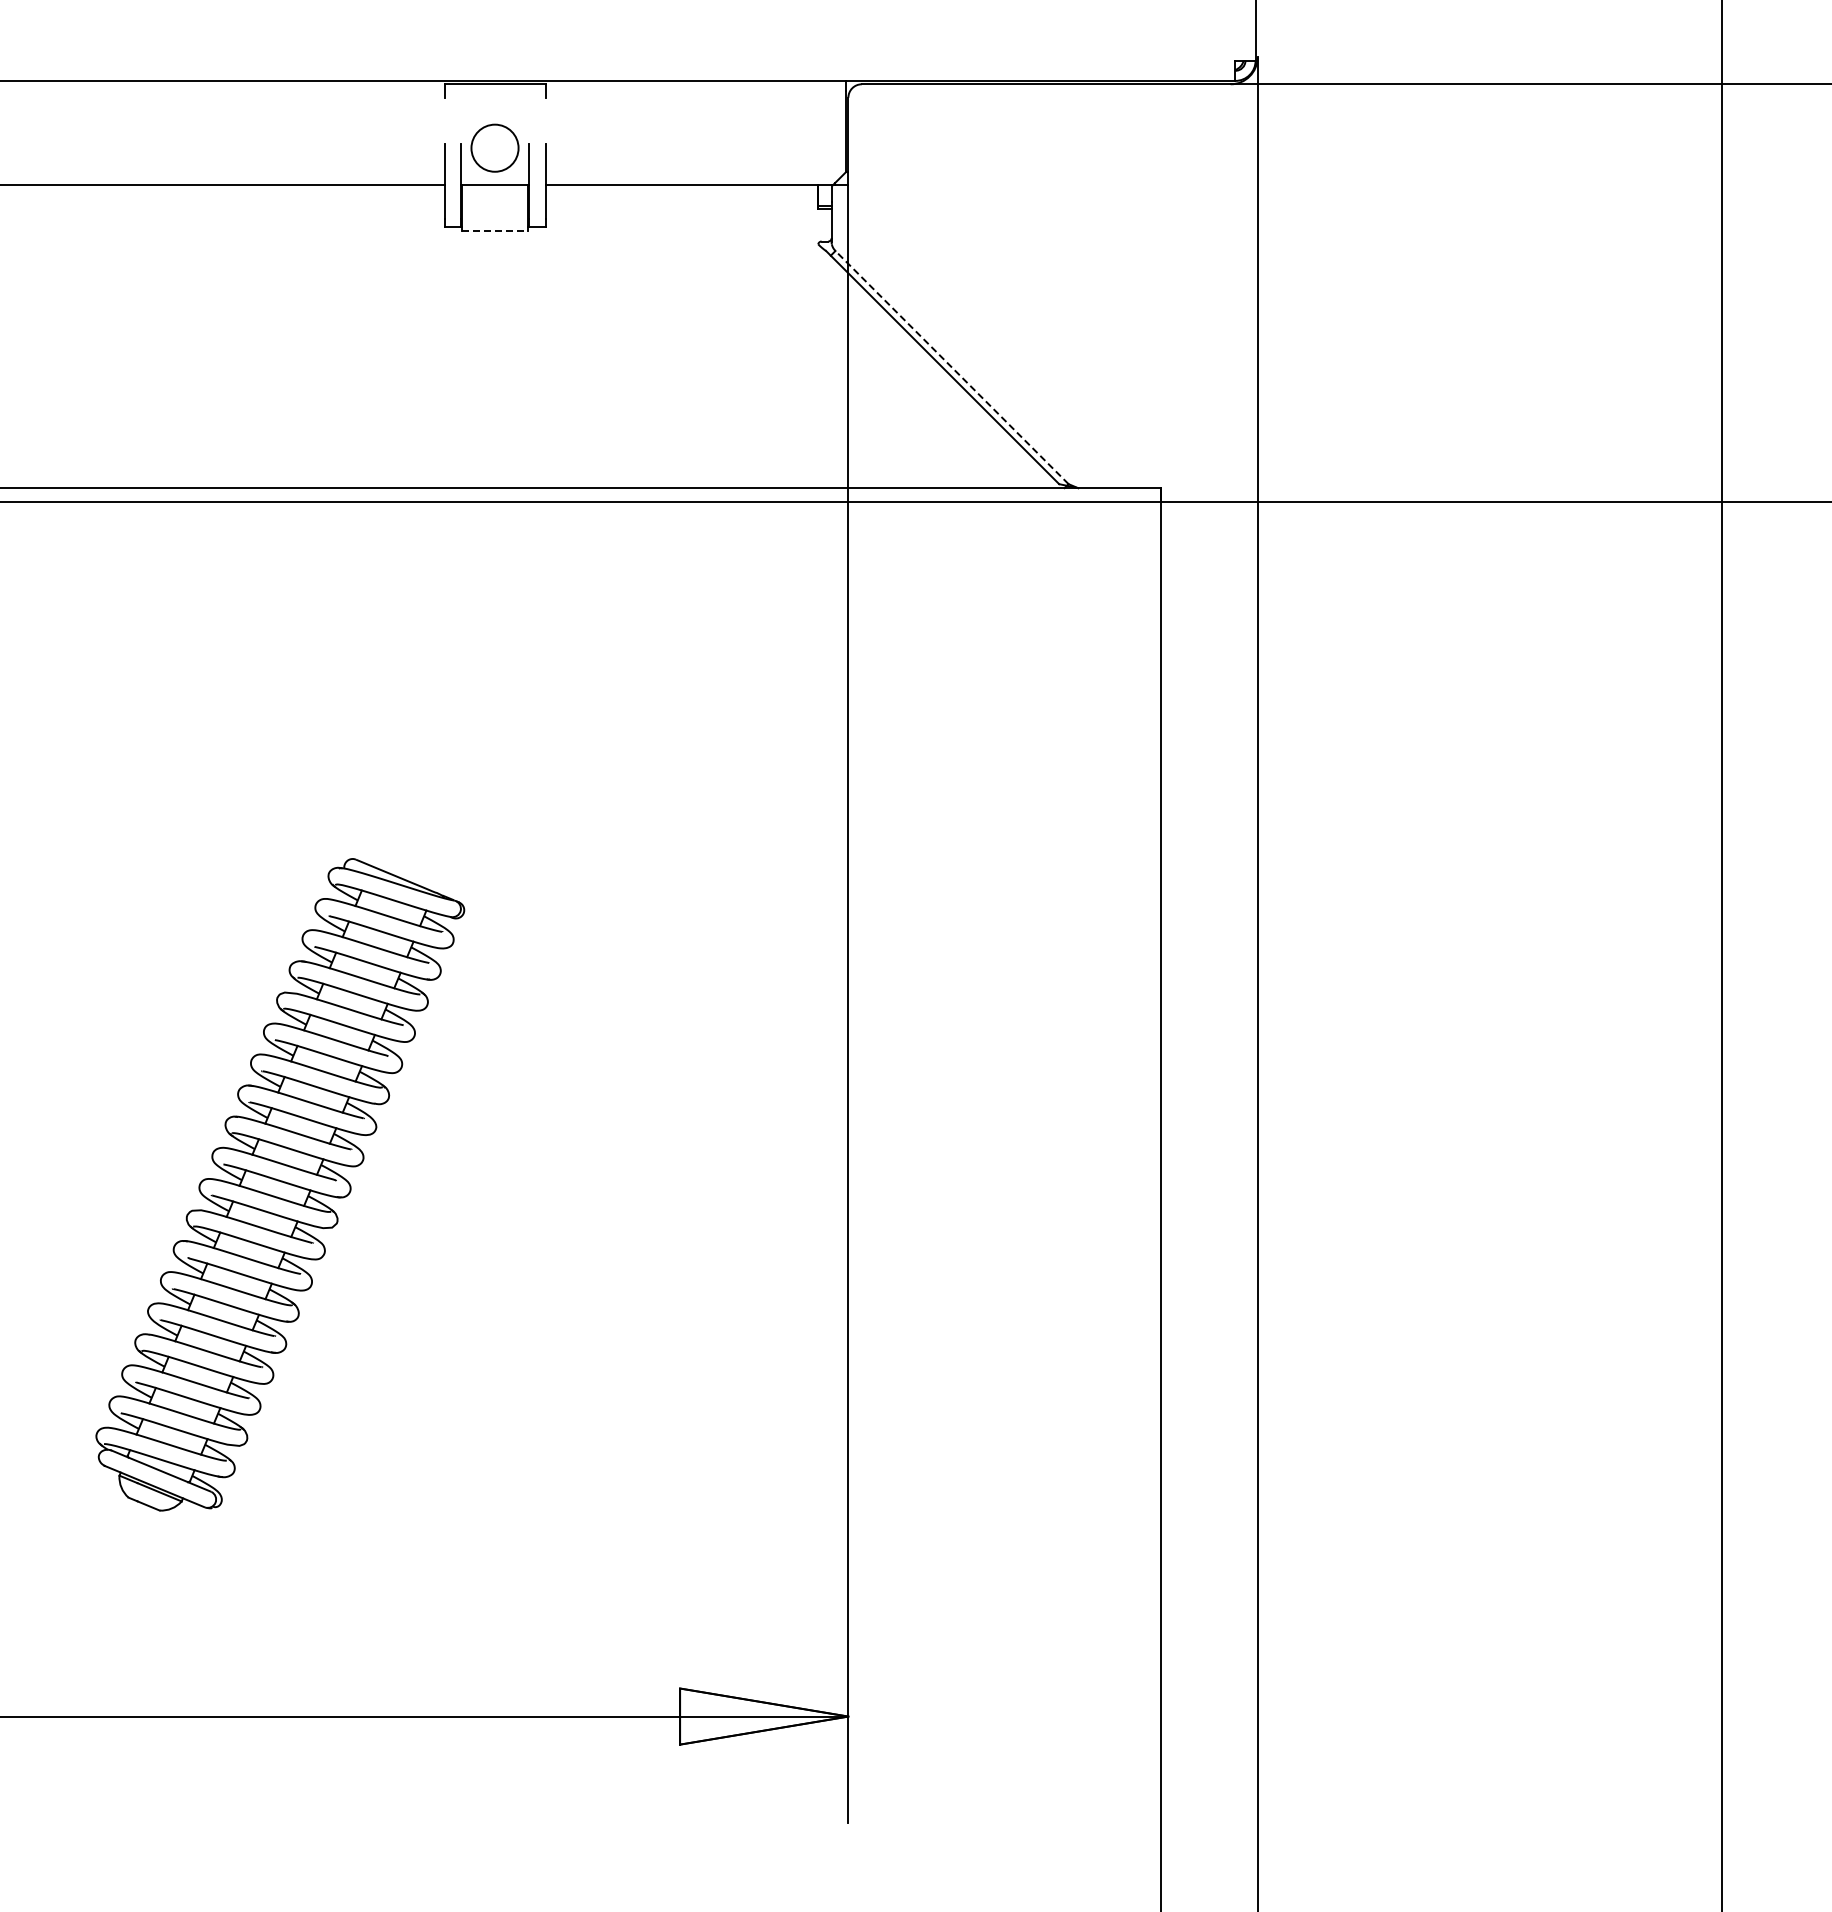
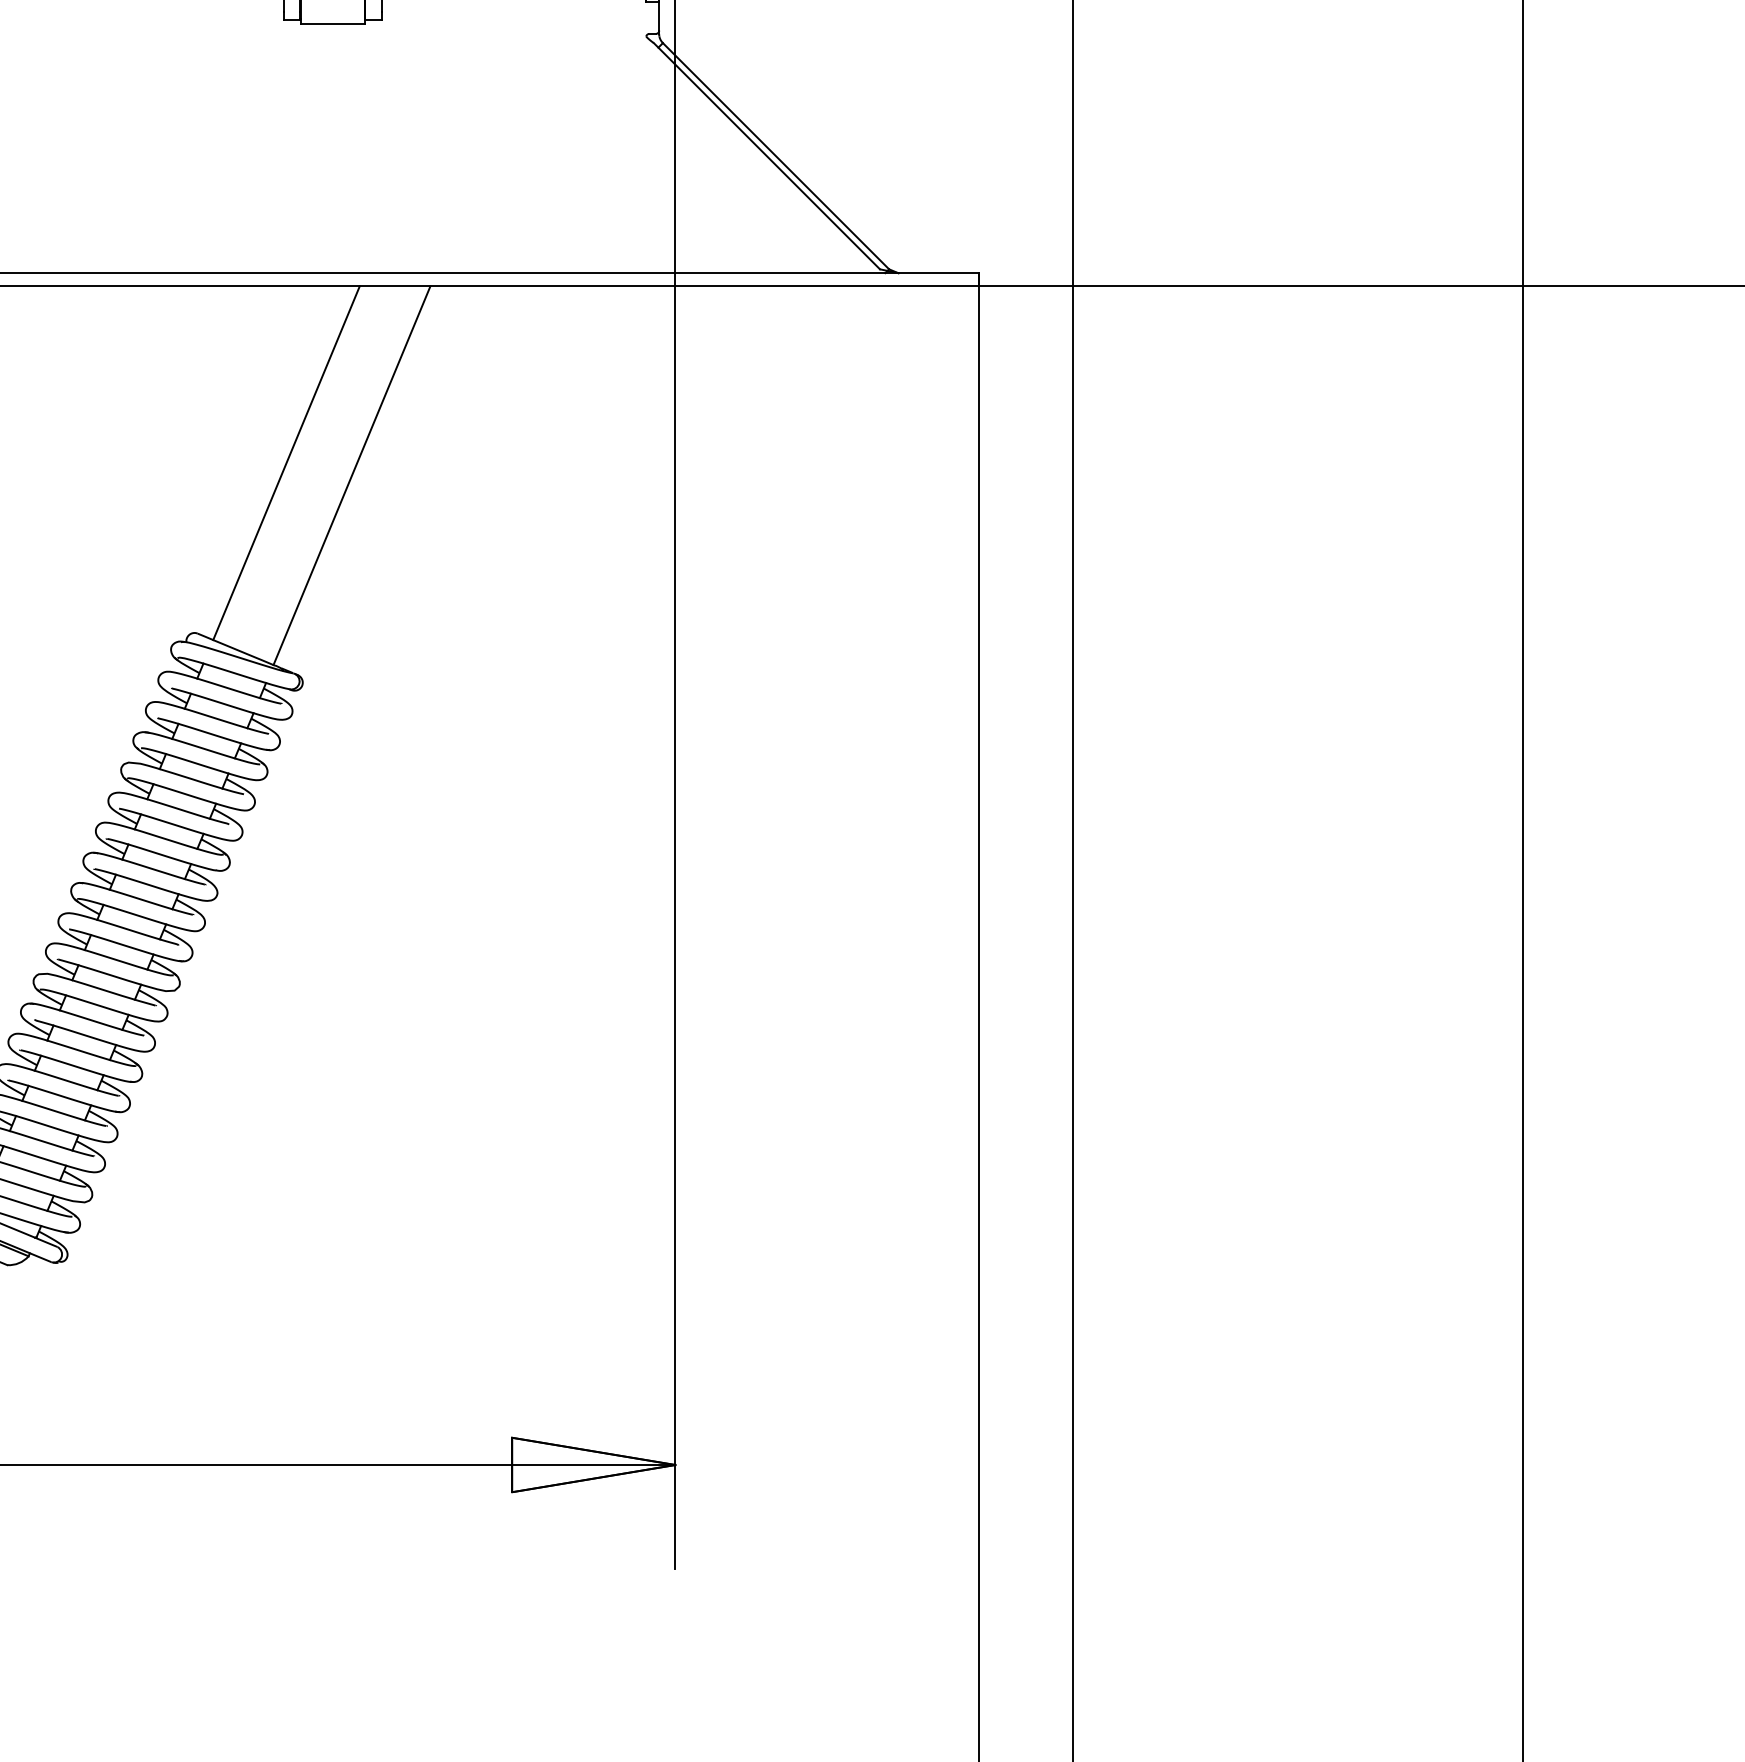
line: (495, 230) -> (333, 23), dashed -> solid
line: (952, 367) -> (776, 156), dashed -> solid
line: (447, 683) -> (286, 462), added
line: (514, 696) -> (351, 475), added

